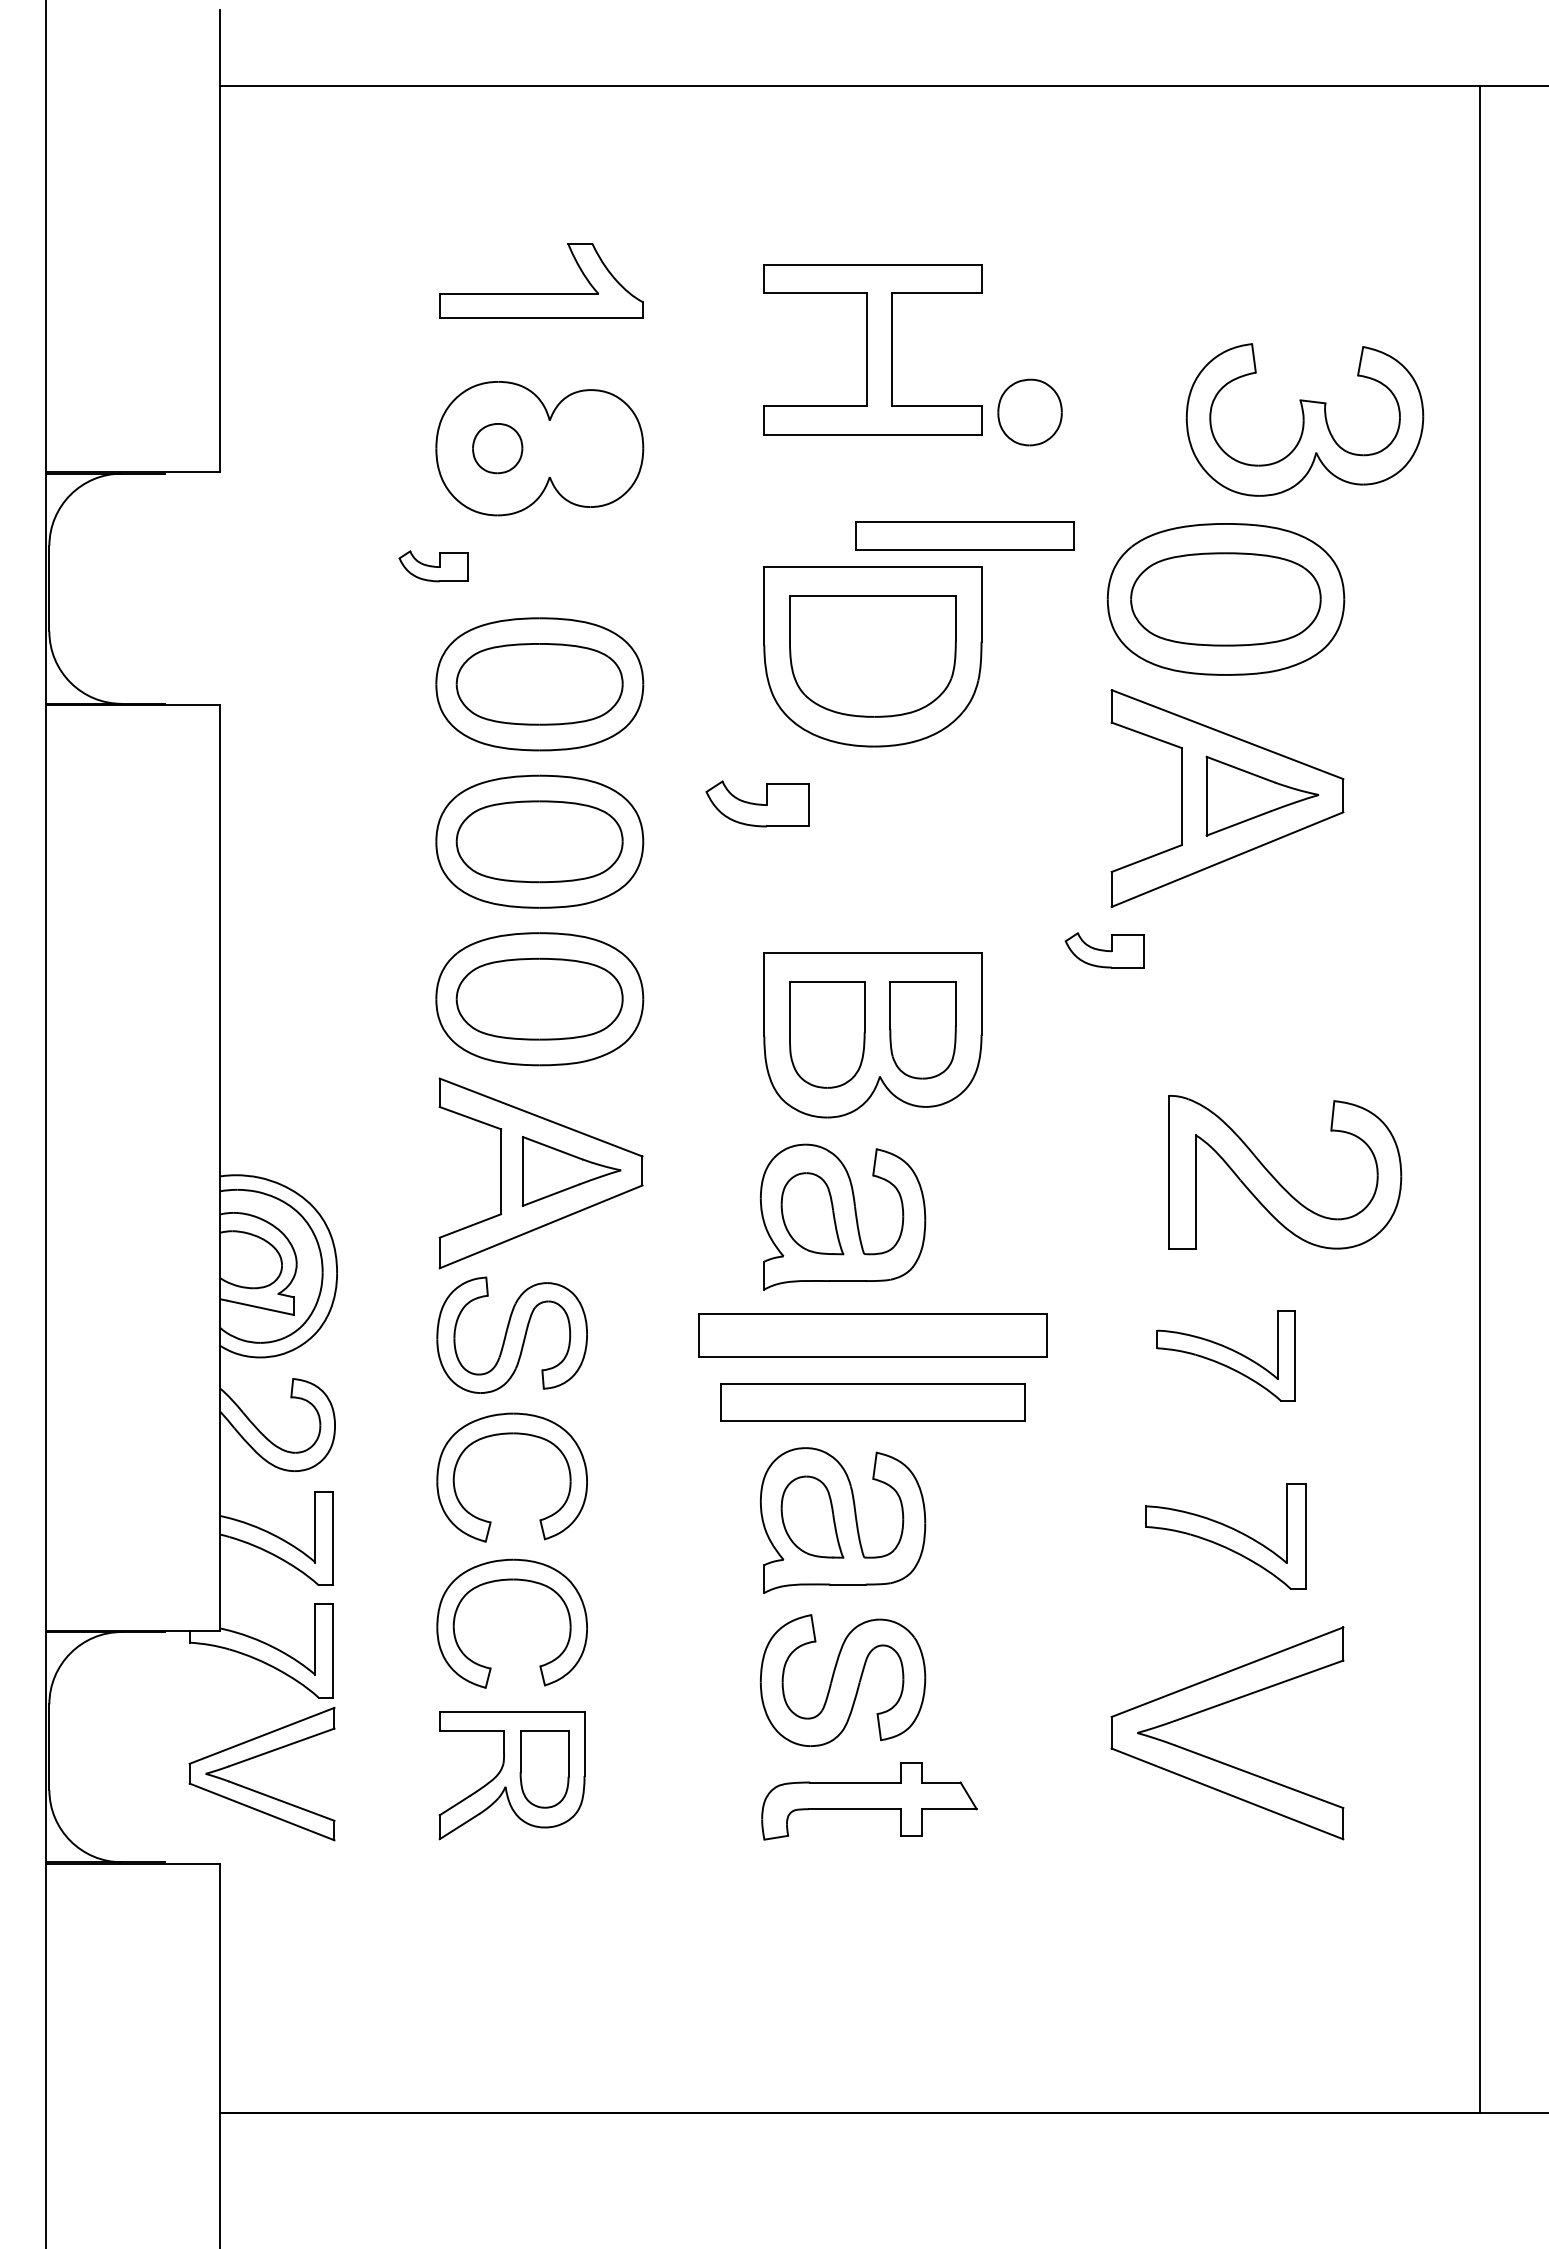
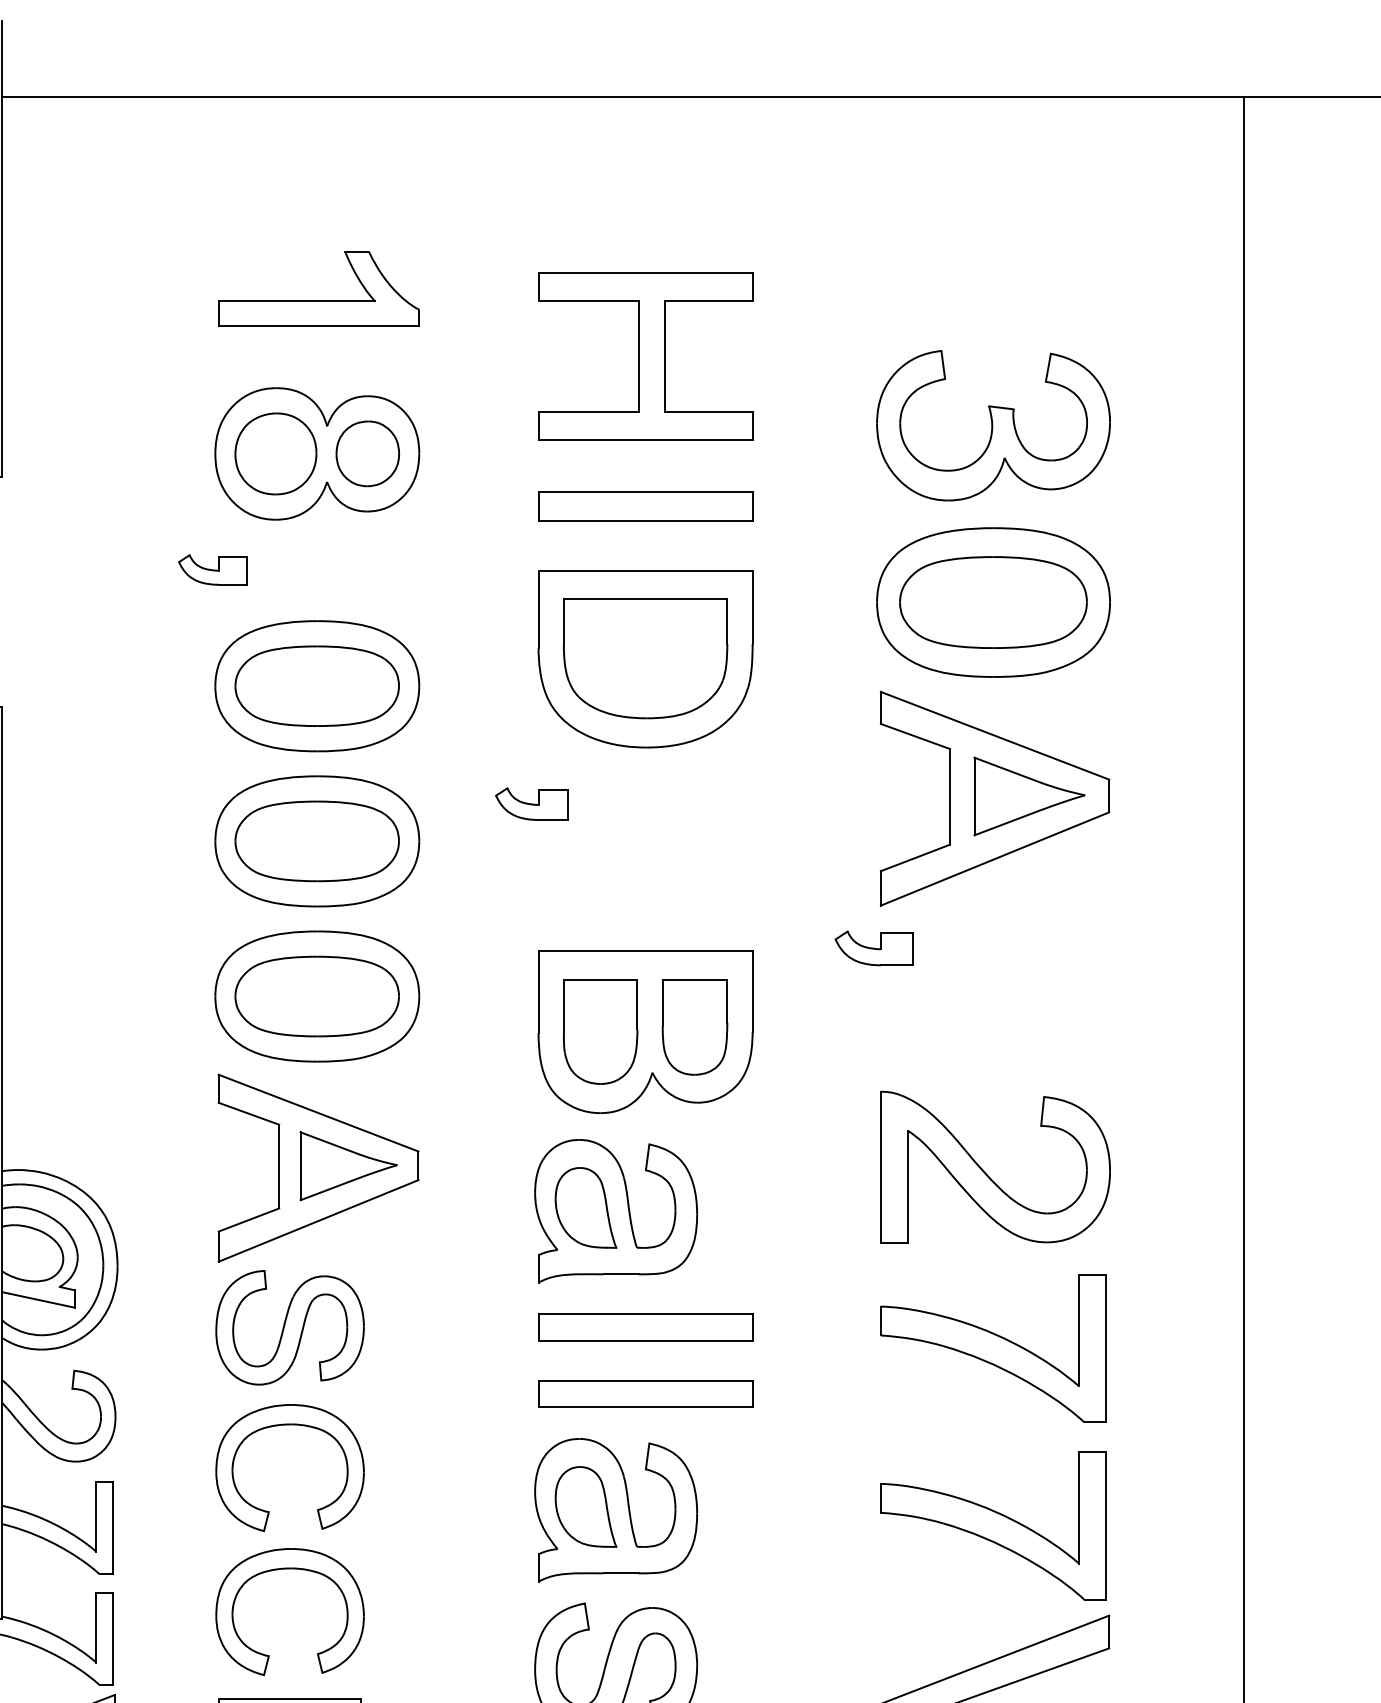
part: (1029, 412) -> (367, 453), moved
part: (1304, 419) -> (993, 425), moved
part: (497, 448) -> (275, 453), size x1.67
part: (964, 535) -> (645, 506), moved
part: (757, 803) -> (531, 803), size x0.71
part: (1277, 1180) -> (988, 1175), moved
part: (872, 1334) -> (645, 1326), size x0.62
part: (1225, 1355) -> (993, 1347), size x1.67
part: (872, 1402) -> (645, 1393), size x0.71
part: (1225, 1535) -> (993, 1525), size x1.43

